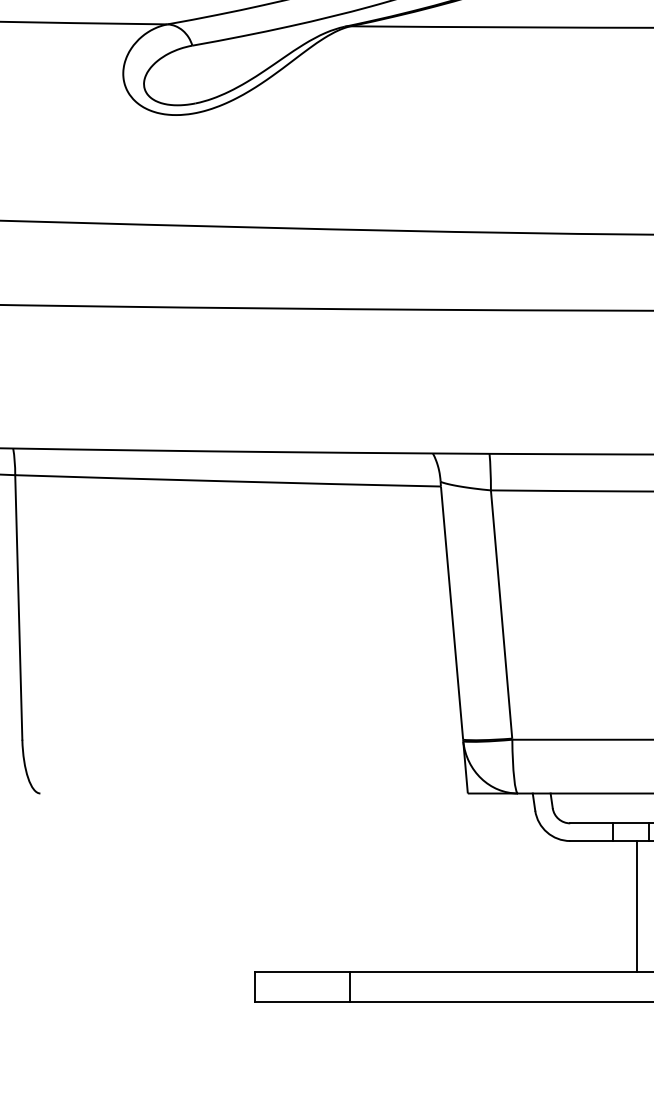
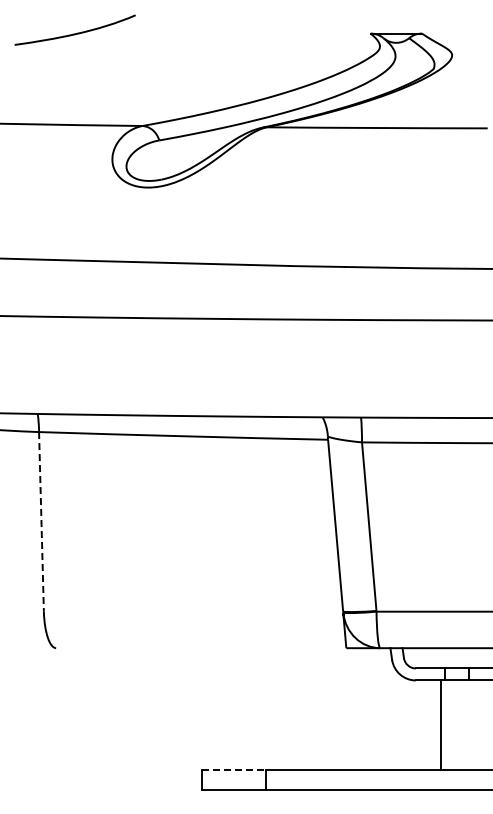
line: (18, 606) -> (41, 521), solid -> dashed
line: (637, 905) -> (440, 724), moved
line: (303, 972) -> (234, 769), solid -> dashed

